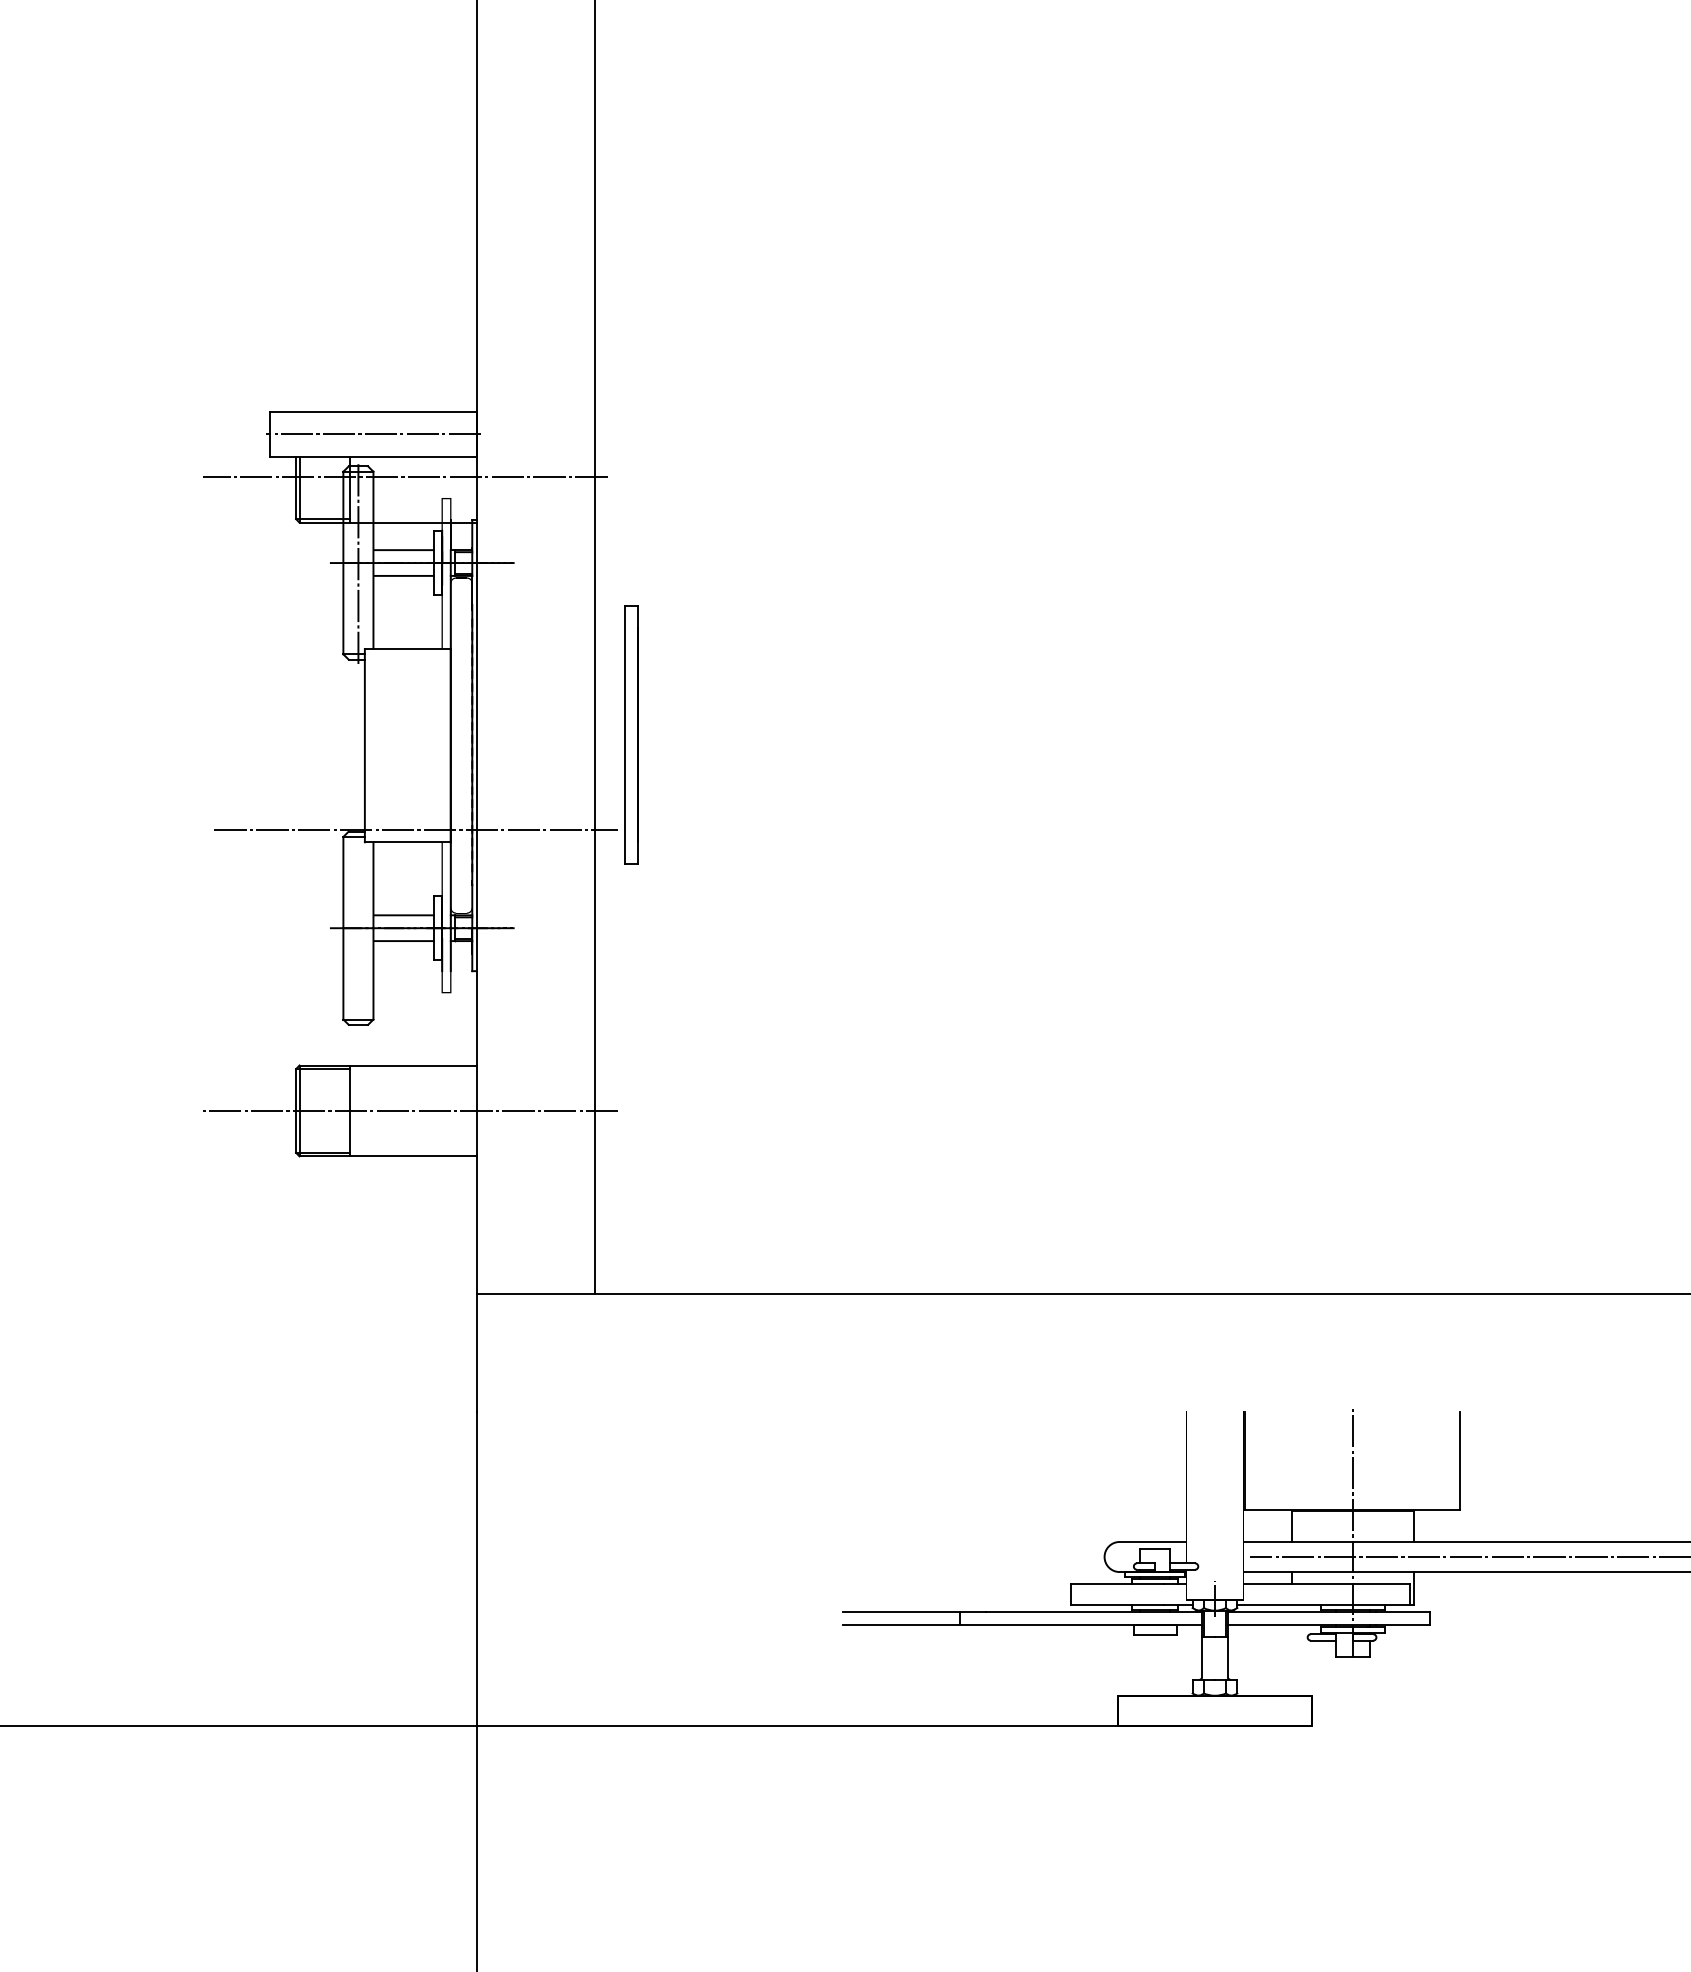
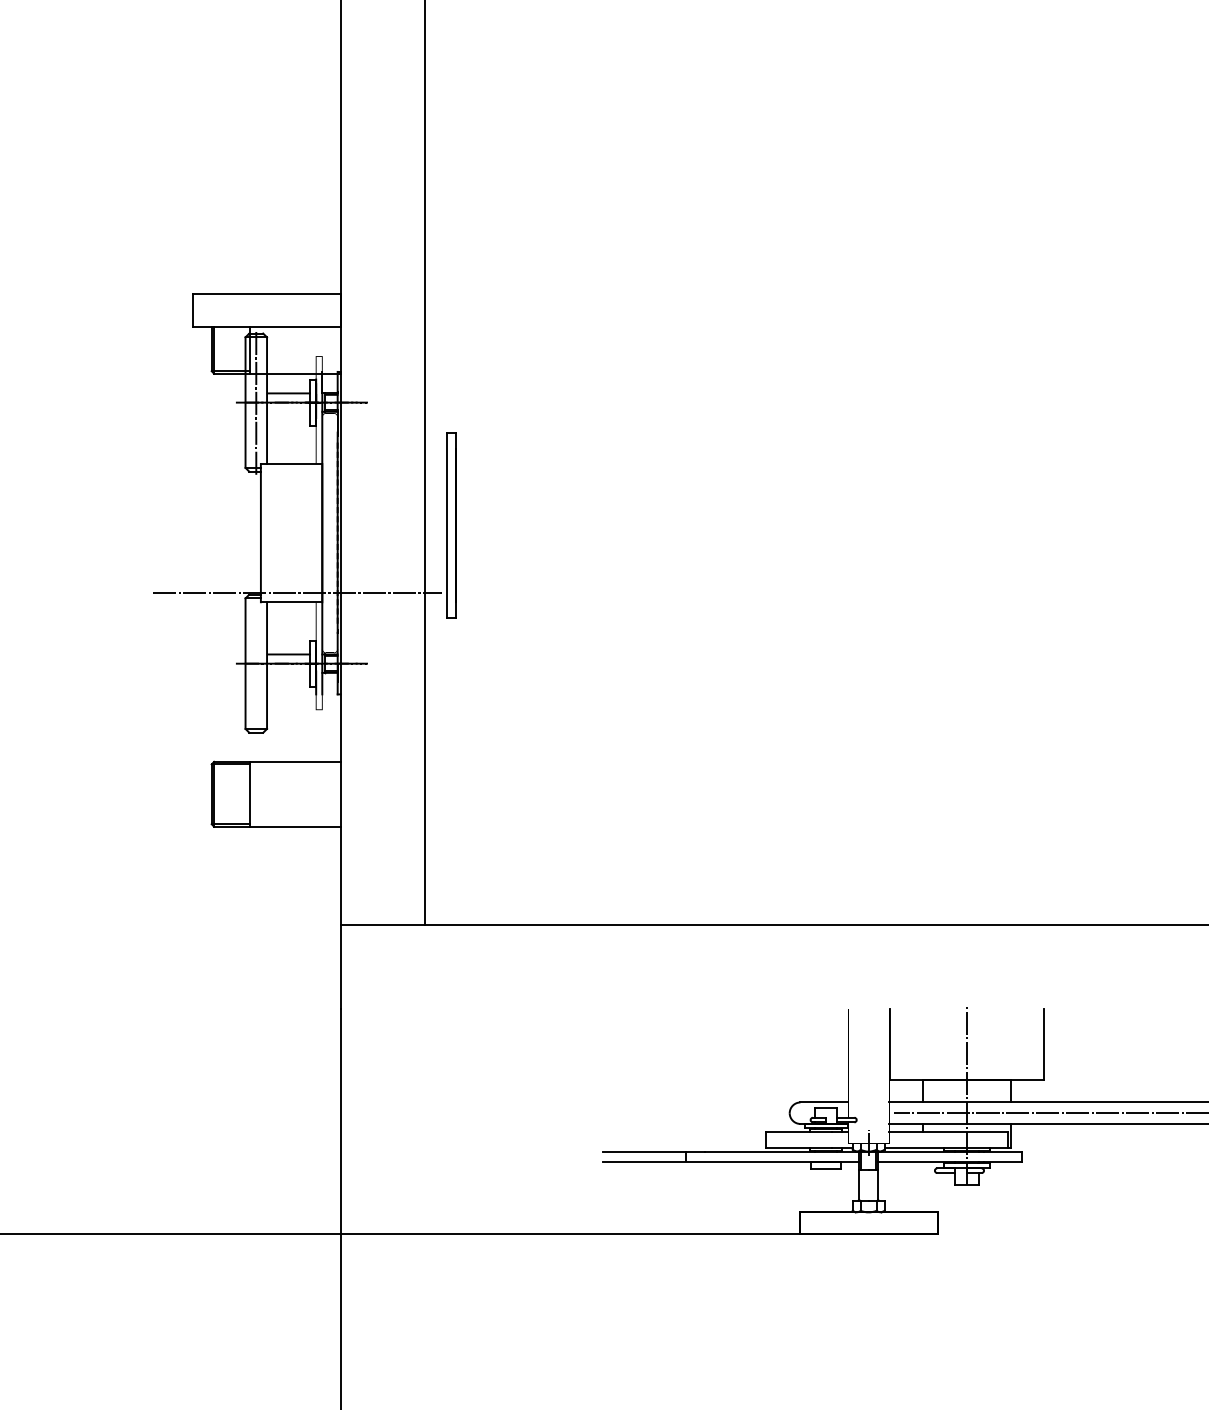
line: (373, 434) -> (267, 310), removed
line: (404, 477) -> (289, 341), removed
line: (403, 575) -> (288, 411), removed
line: (403, 941) -> (288, 673), removed
line: (410, 1110) -> (293, 794), removed

